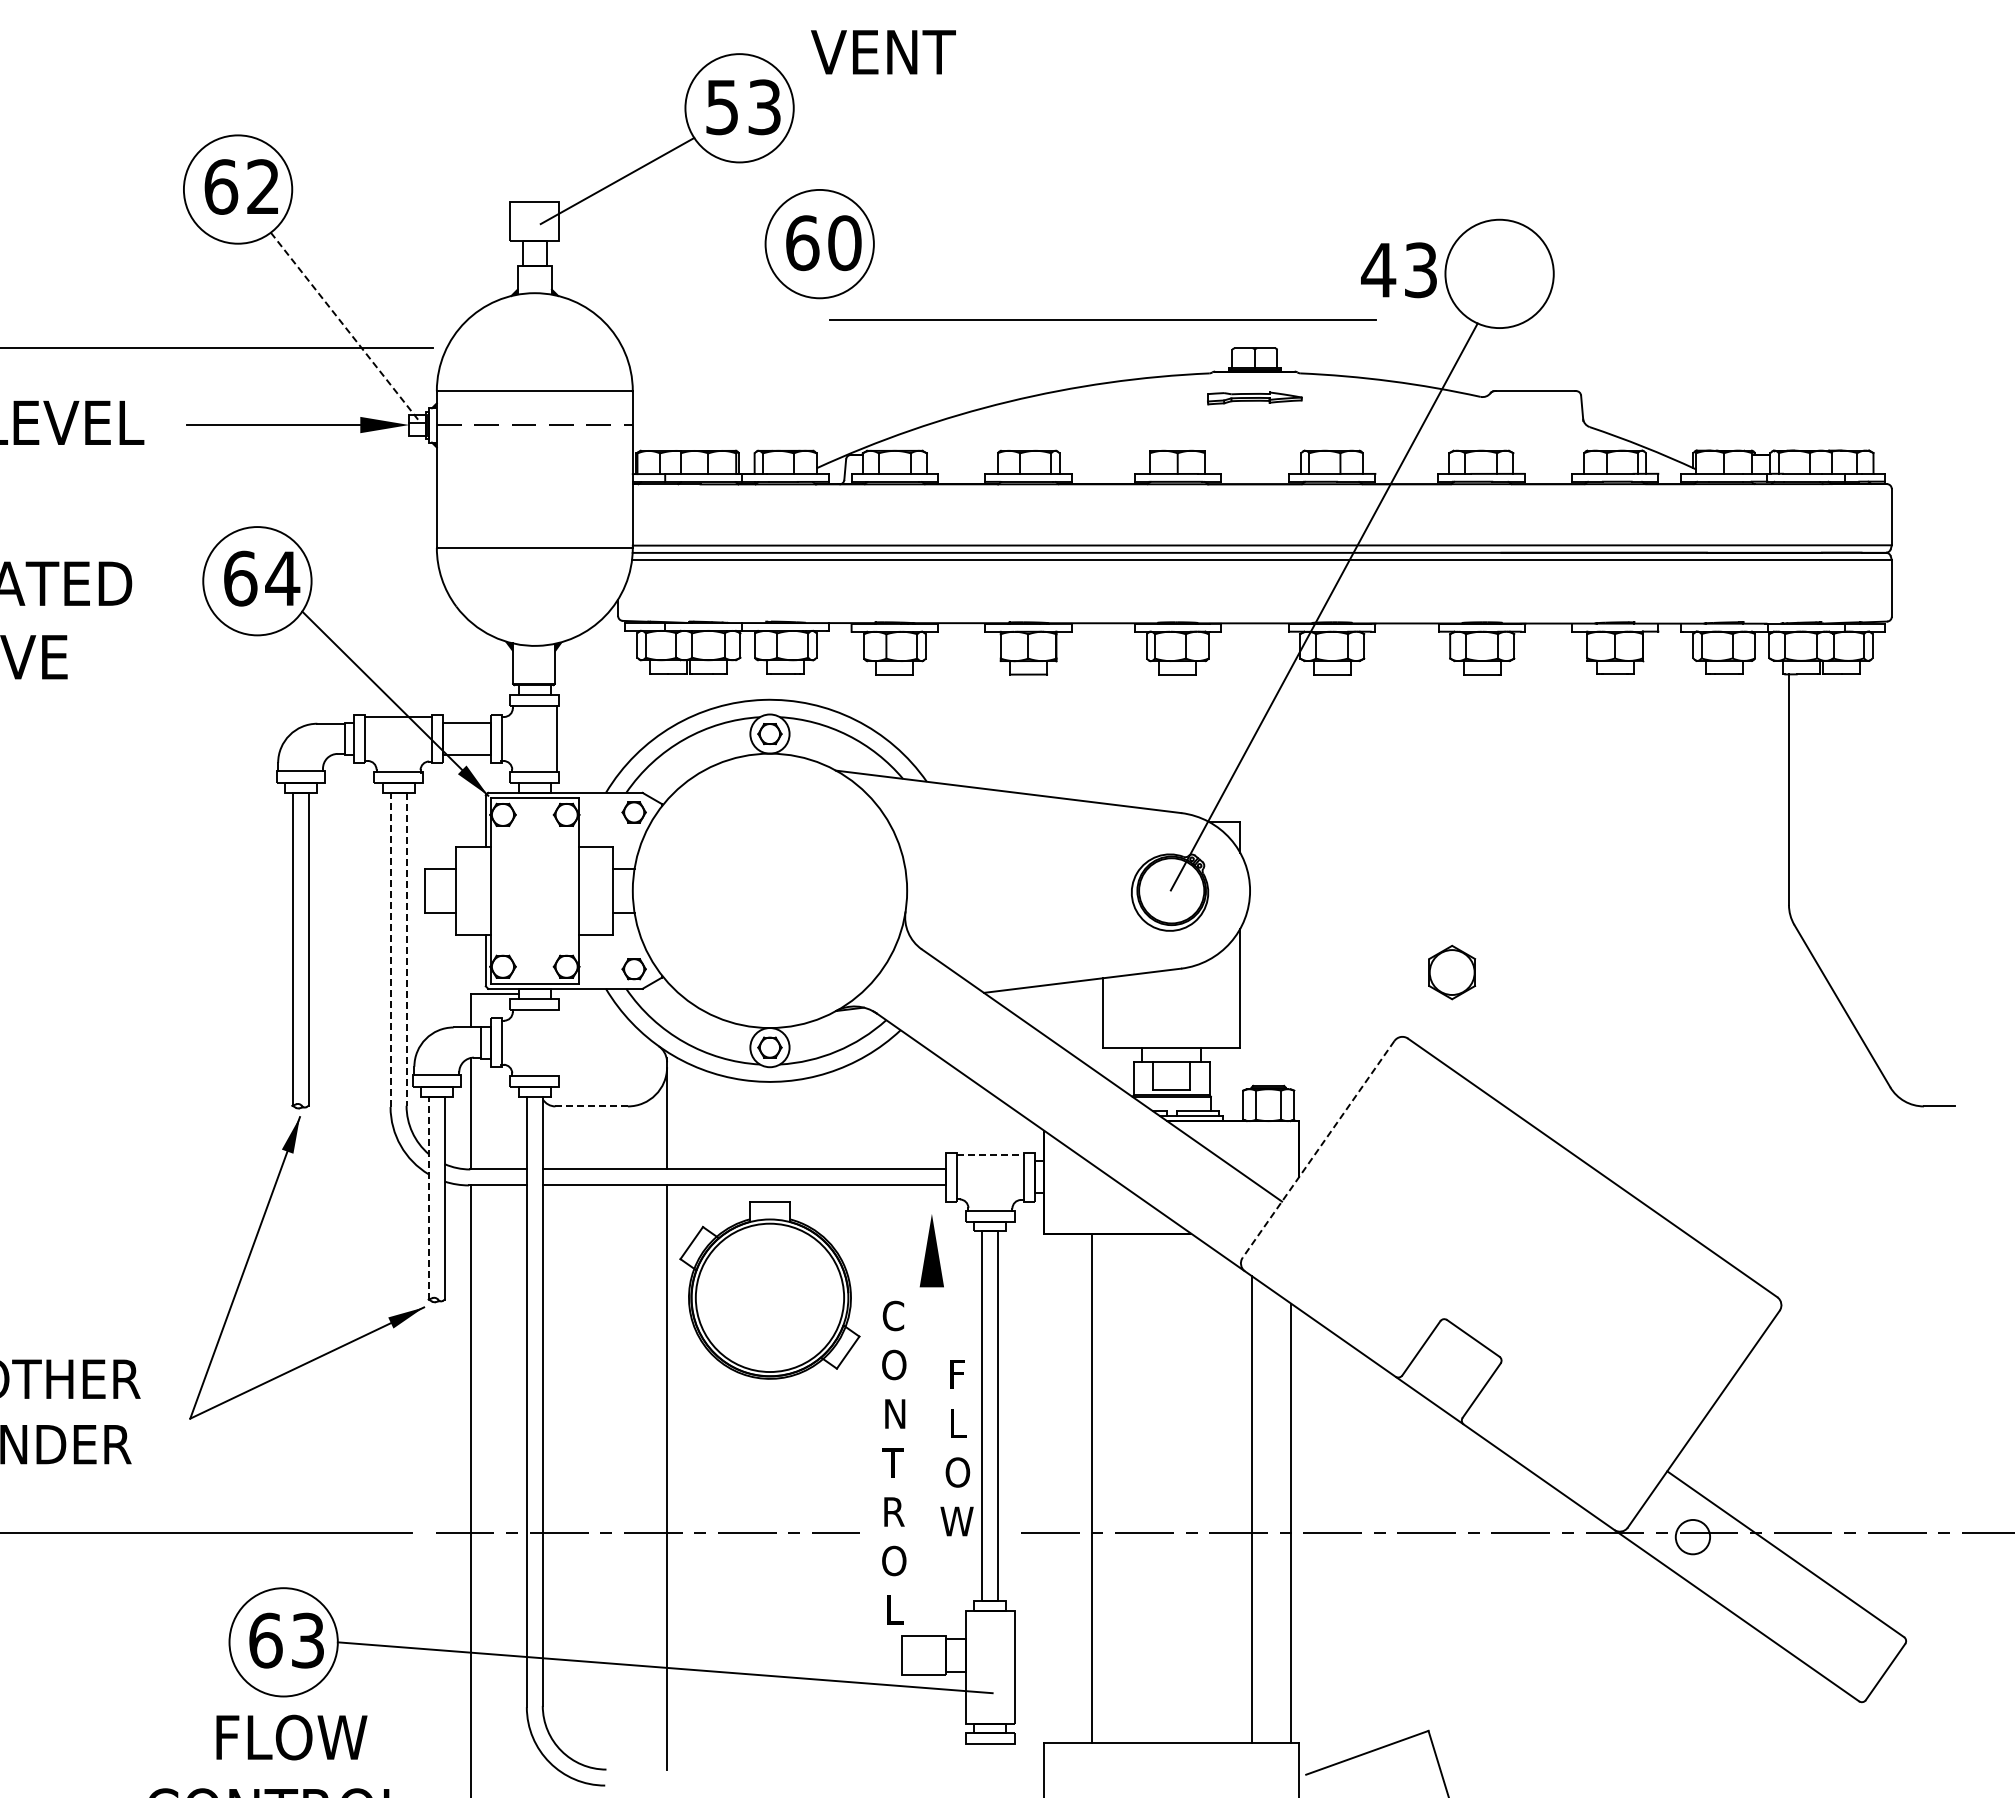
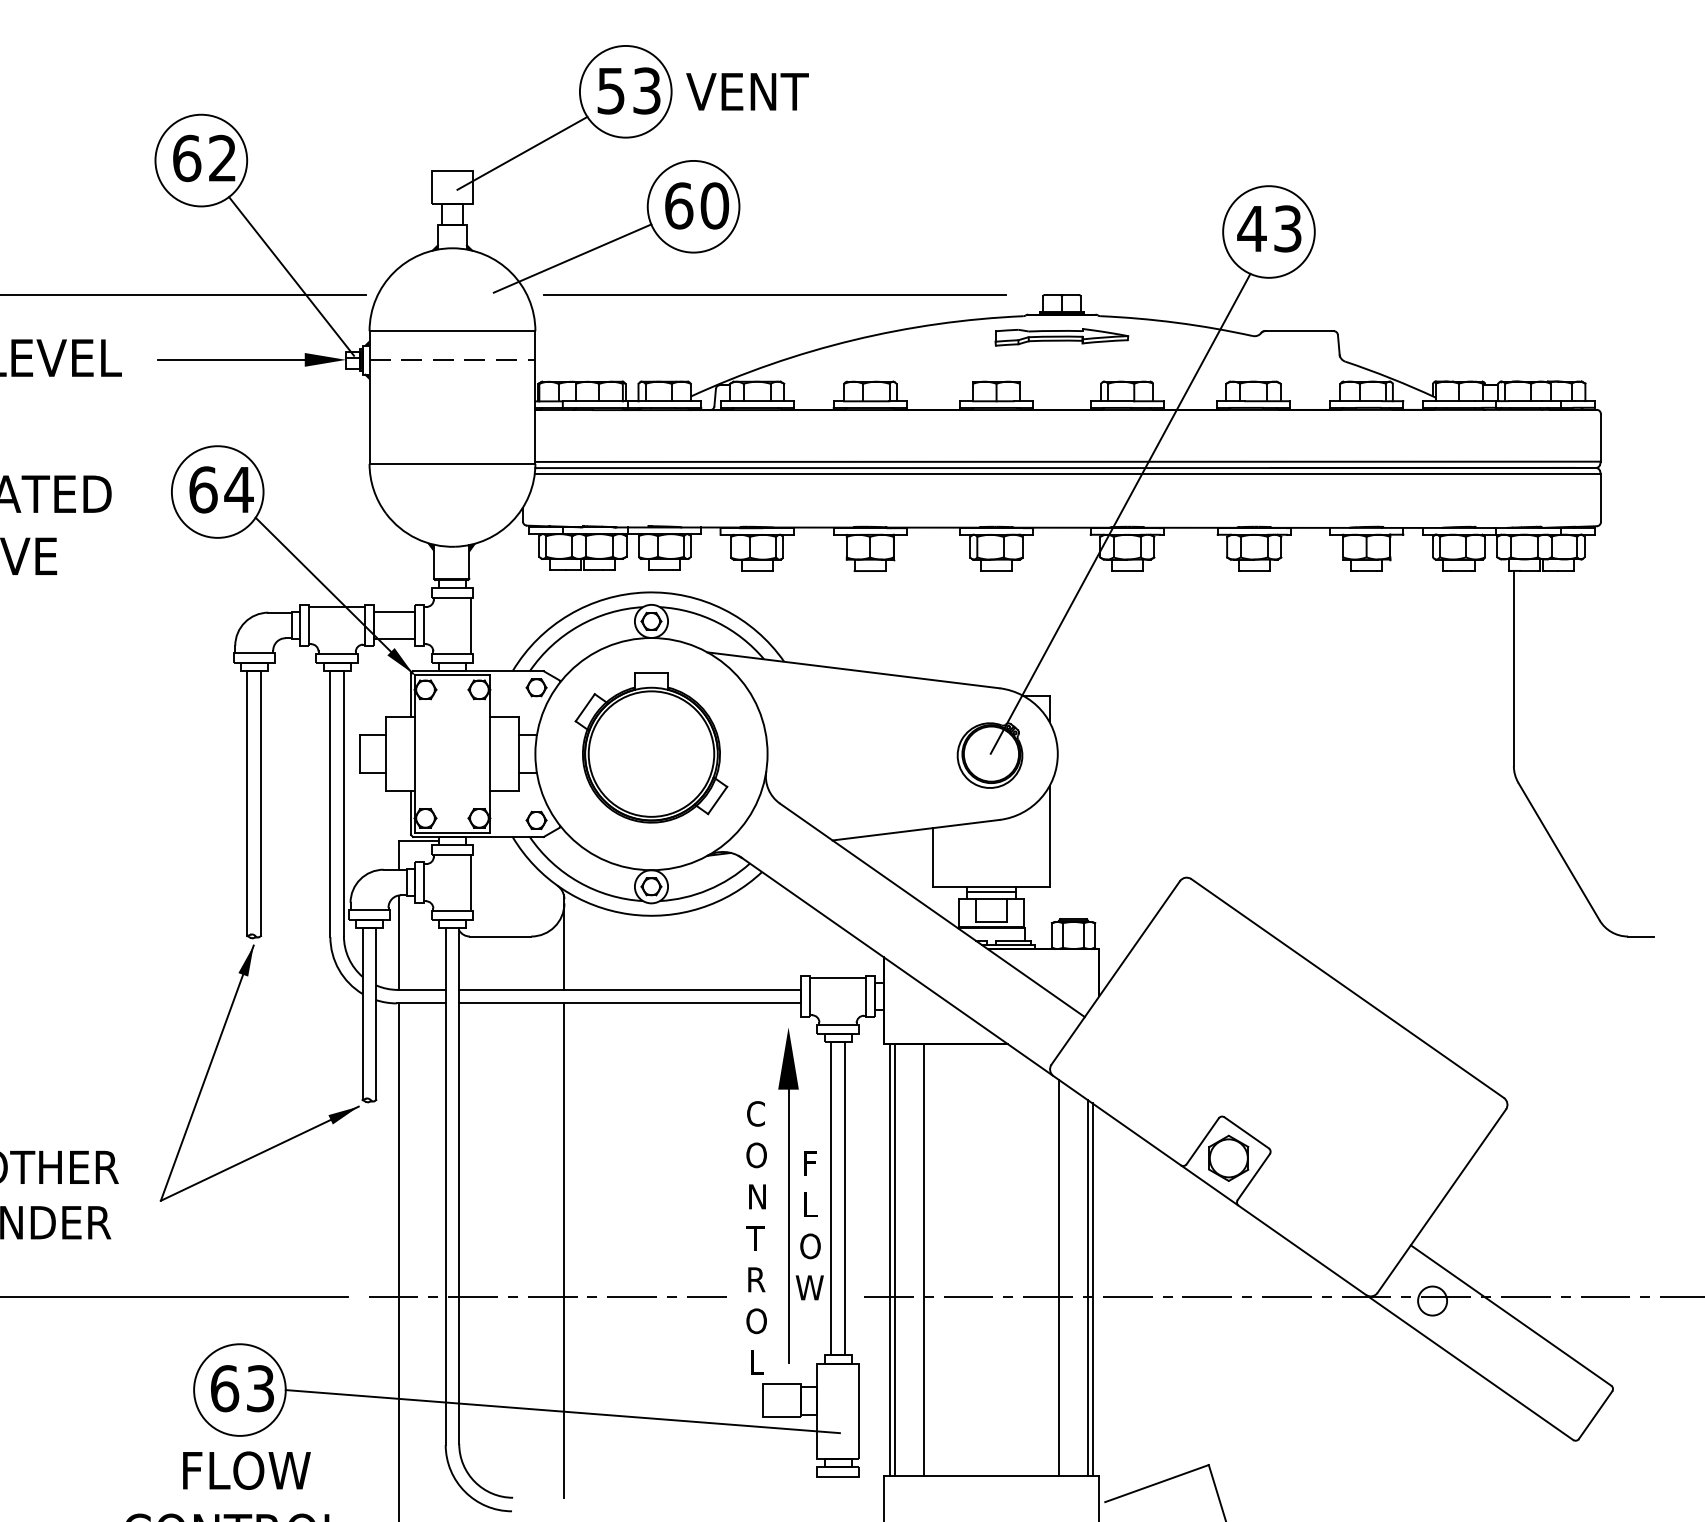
text: (883, 52) -> (747, 91), moved
text: (1398, 270) -> (1268, 229), moved
line: (676, 305) -> (572, 258), added
line: (1102, 319) -> (774, 294), moved
line: (345, 326) -> (292, 276), dashed -> solid
part: (1254, 398) -> (1061, 337), size x1.67
line: (390, 949) -> (330, 803), dashed -> solid
line: (406, 949) -> (343, 803), dashed -> solid
part: (1452, 972) -> (1229, 1158), moved
line: (556, 1042) -> (470, 882), added
line: (1171, 1053) -> (991, 891), added
line: (591, 1106) -> (500, 936), dashed -> solid
line: (1318, 1149) -> (1115, 972), dashed -> solid
line: (990, 1155) -> (838, 978), dashed -> solid
line: (428, 1197) -> (362, 1013), dashed -> solid
part: (769, 1290) -> (651, 747), moved
line: (931, 1448) -> (788, 1226), added
line: (1052, 1488) -> (890, 1259), added
line: (1057, 1488) -> (894, 1259), added
line: (1285, 1521) -> (1087, 1287), added

